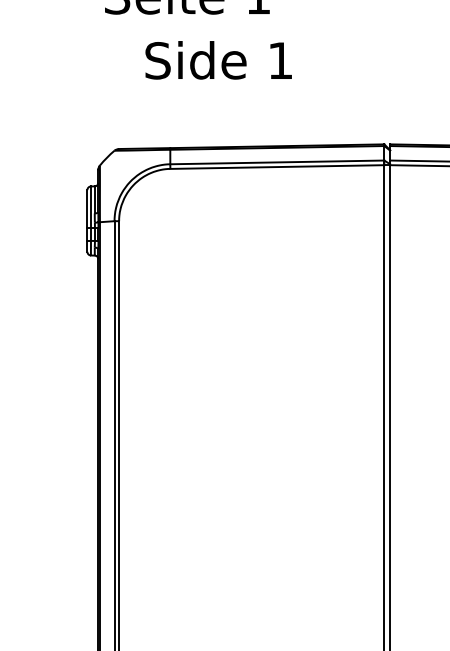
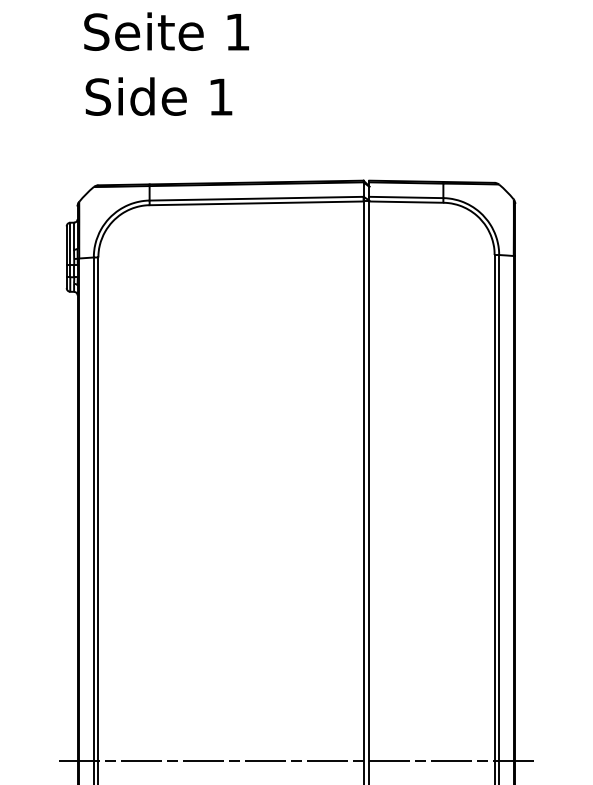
text: (218, 60) -> (158, 96), moved

